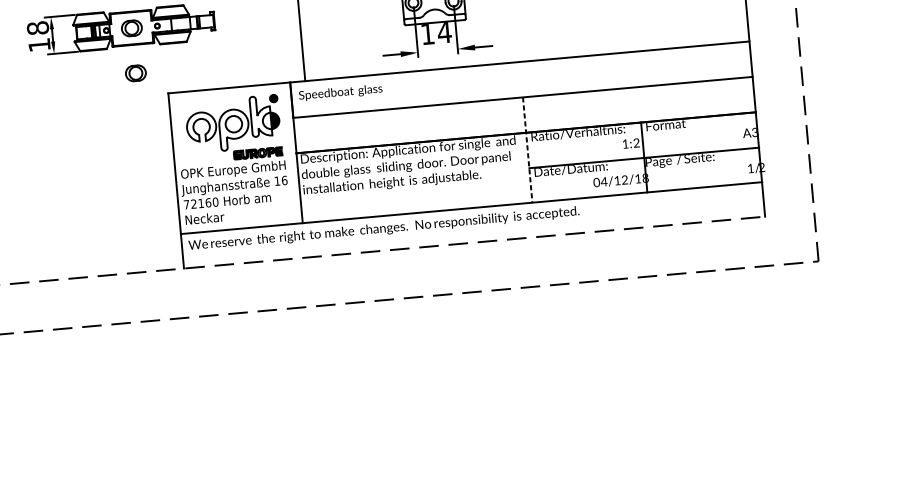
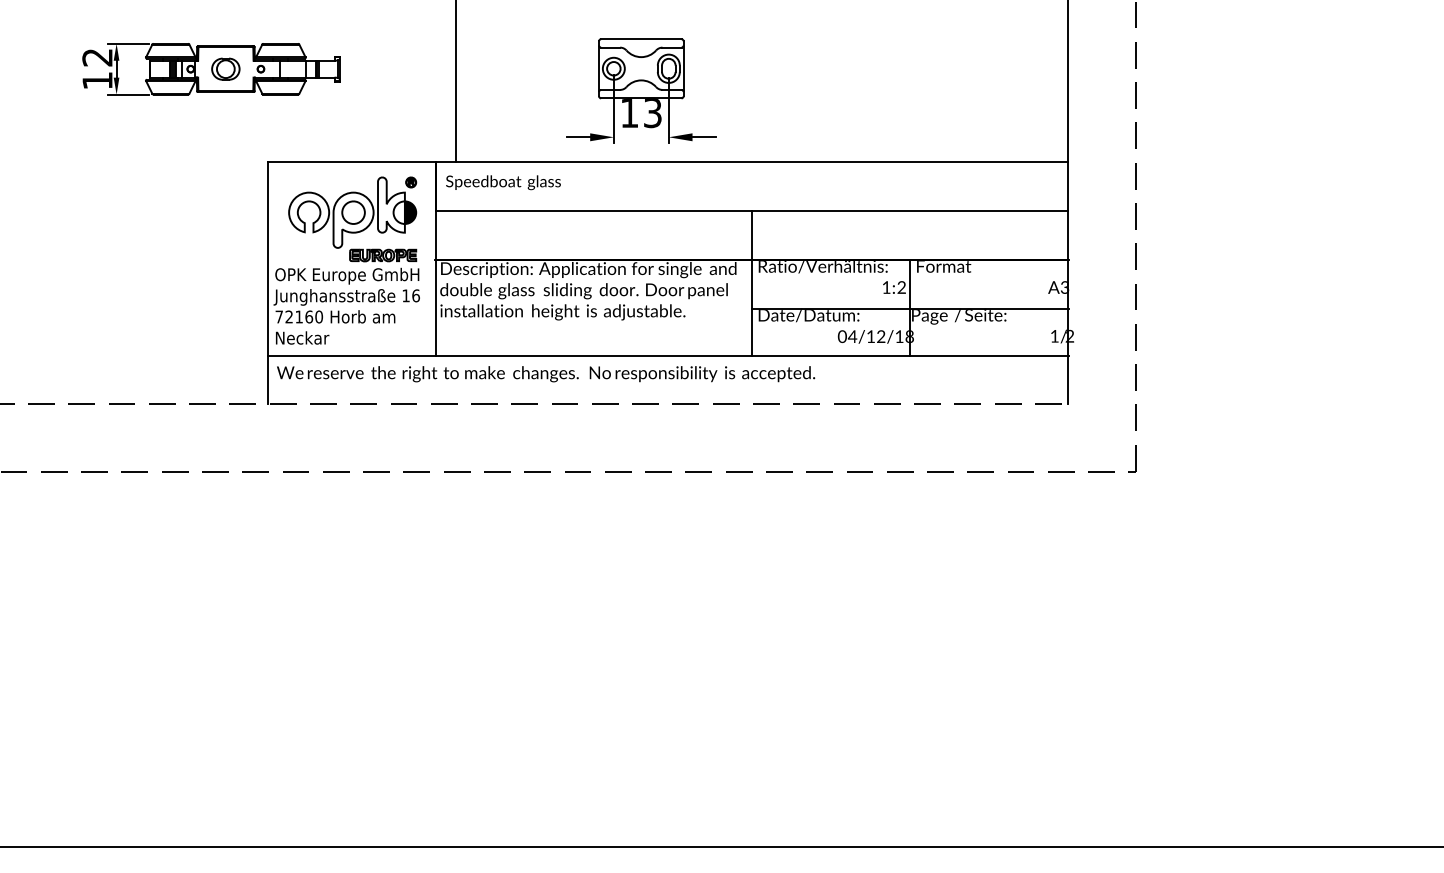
text: (37, 28) -> (97, 57), 18 -> 12
text: (444, 32) -> (652, 113), 14 -> 13
part: (135, 72) -> (225, 130), removed
line: (528, 149) -> (752, 283), dashed -> solid

